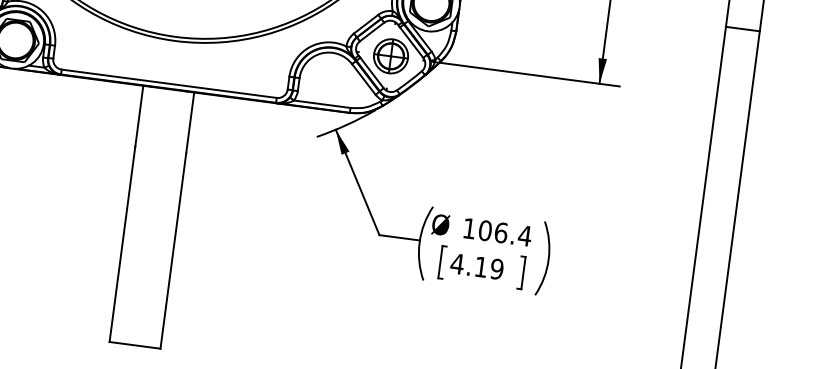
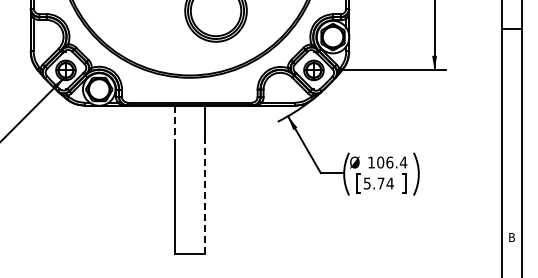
line: (139, 116) -> (175, 123), solid -> dashed
line: (173, 249) -> (204, 196), solid -> dashed
text: (476, 266) -> (378, 183), 4.19 -> 5.74

